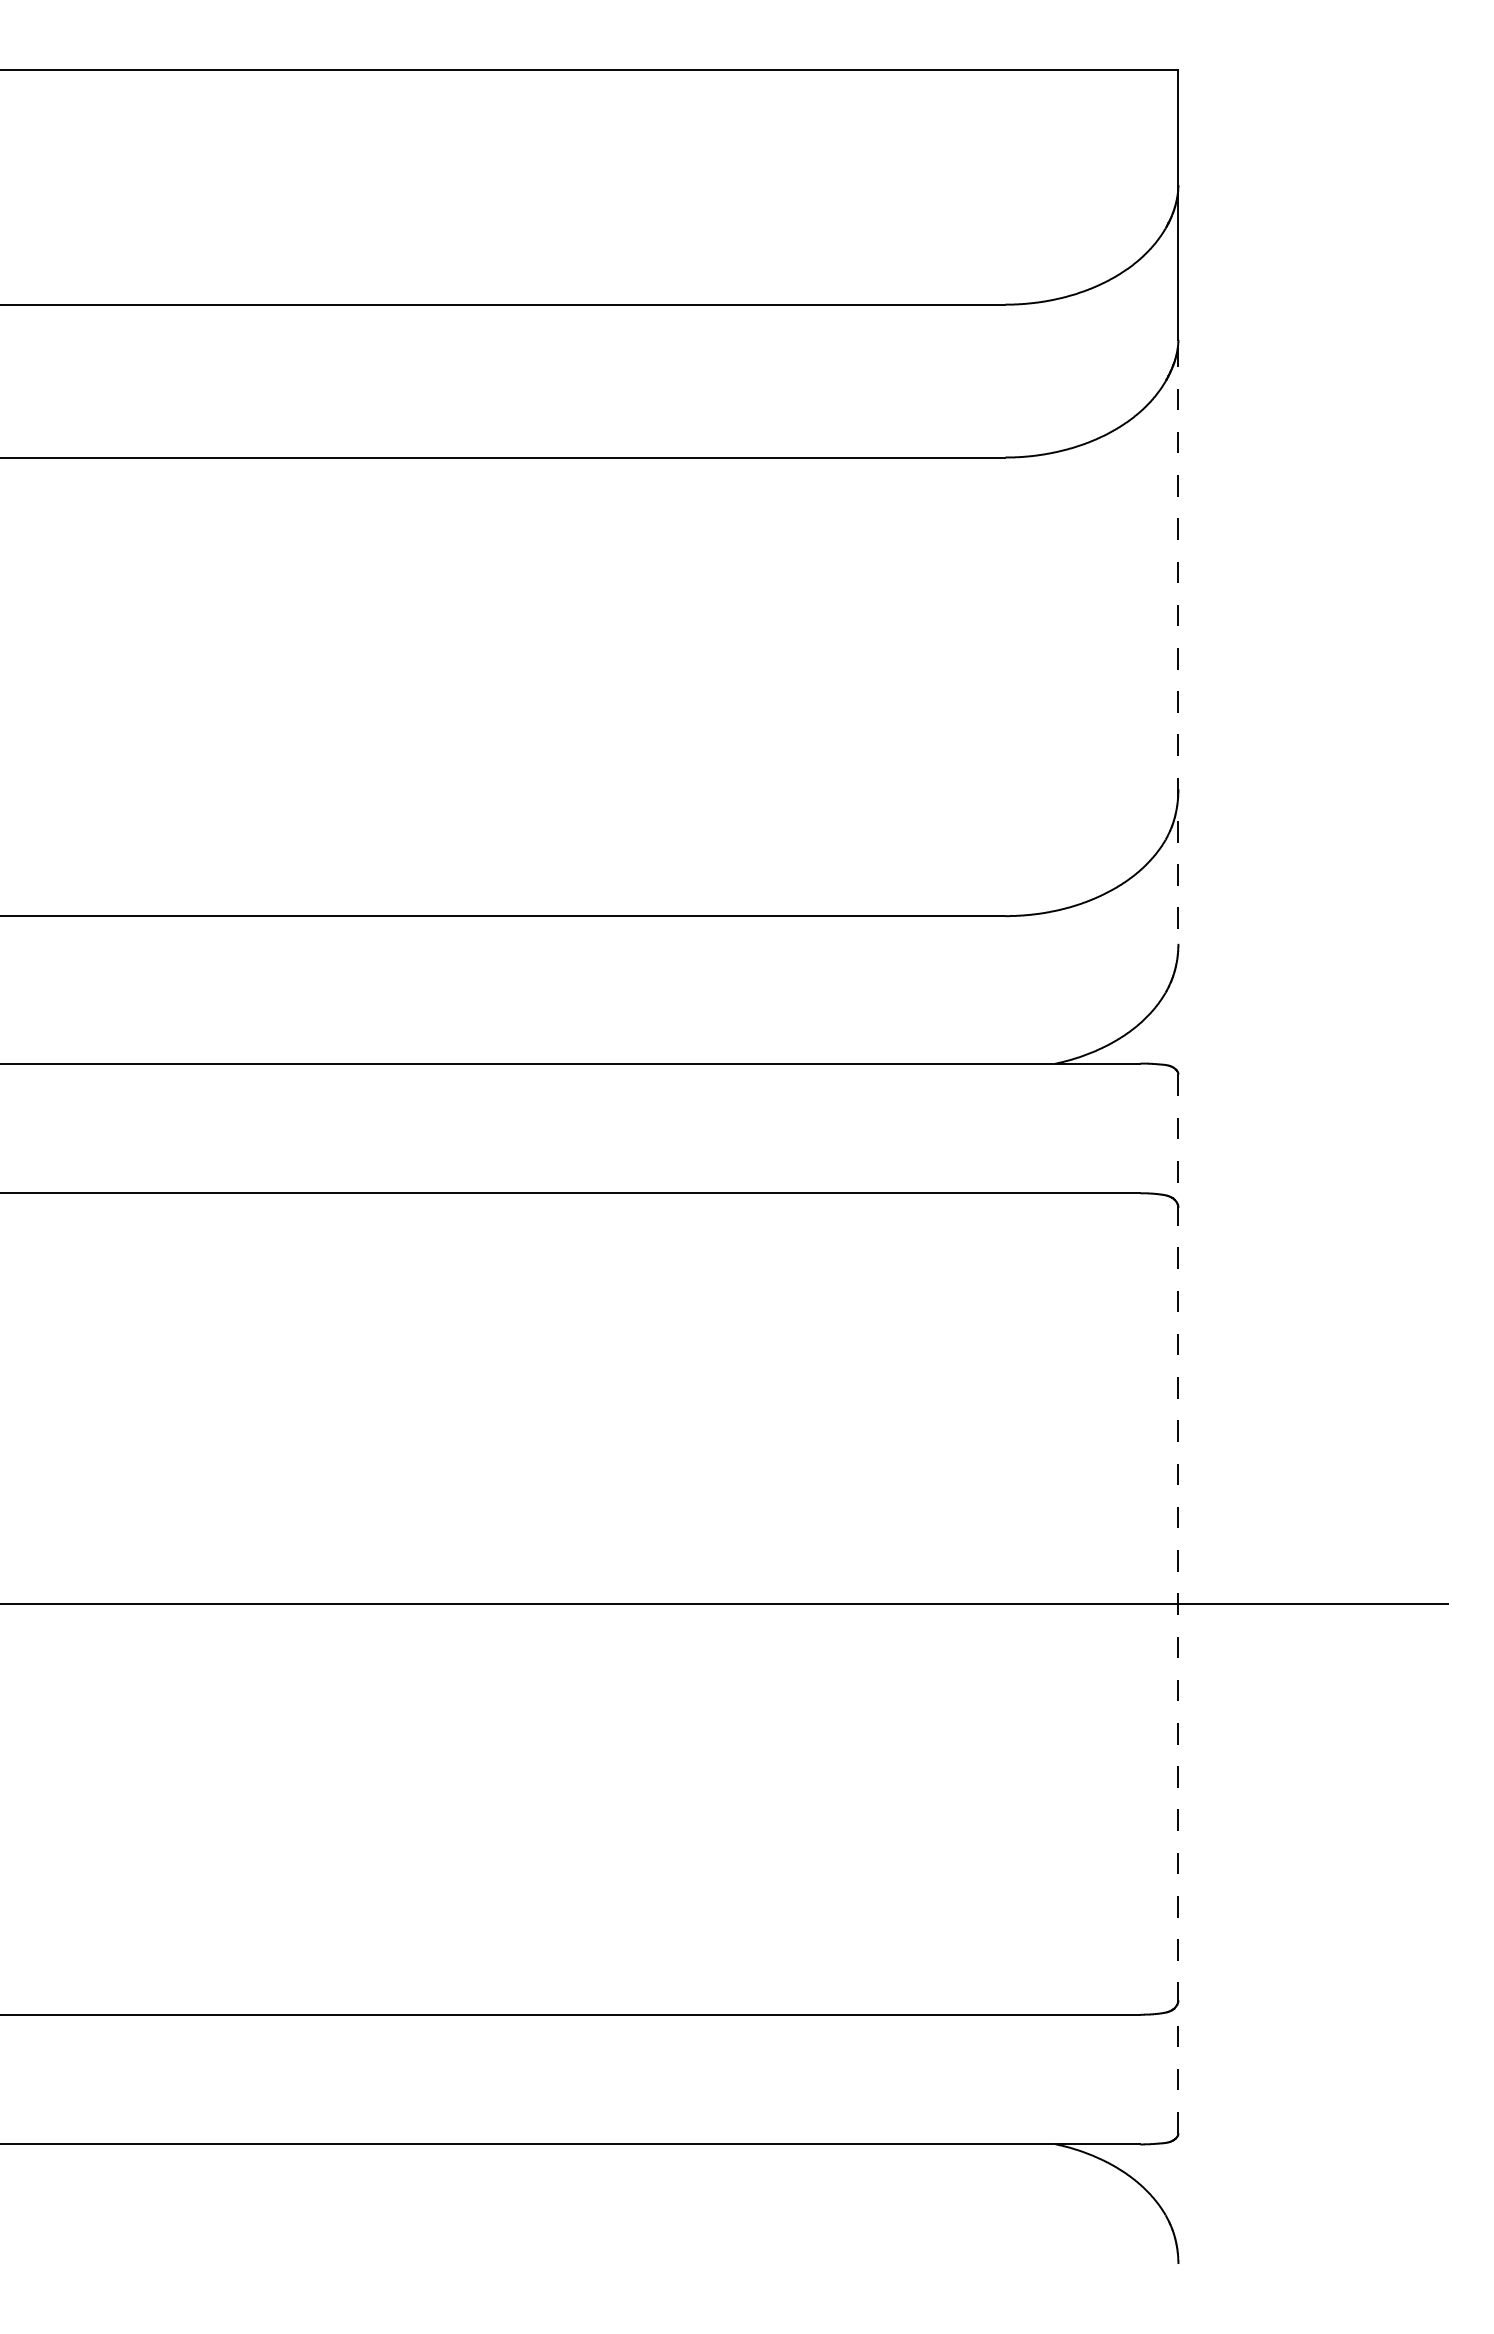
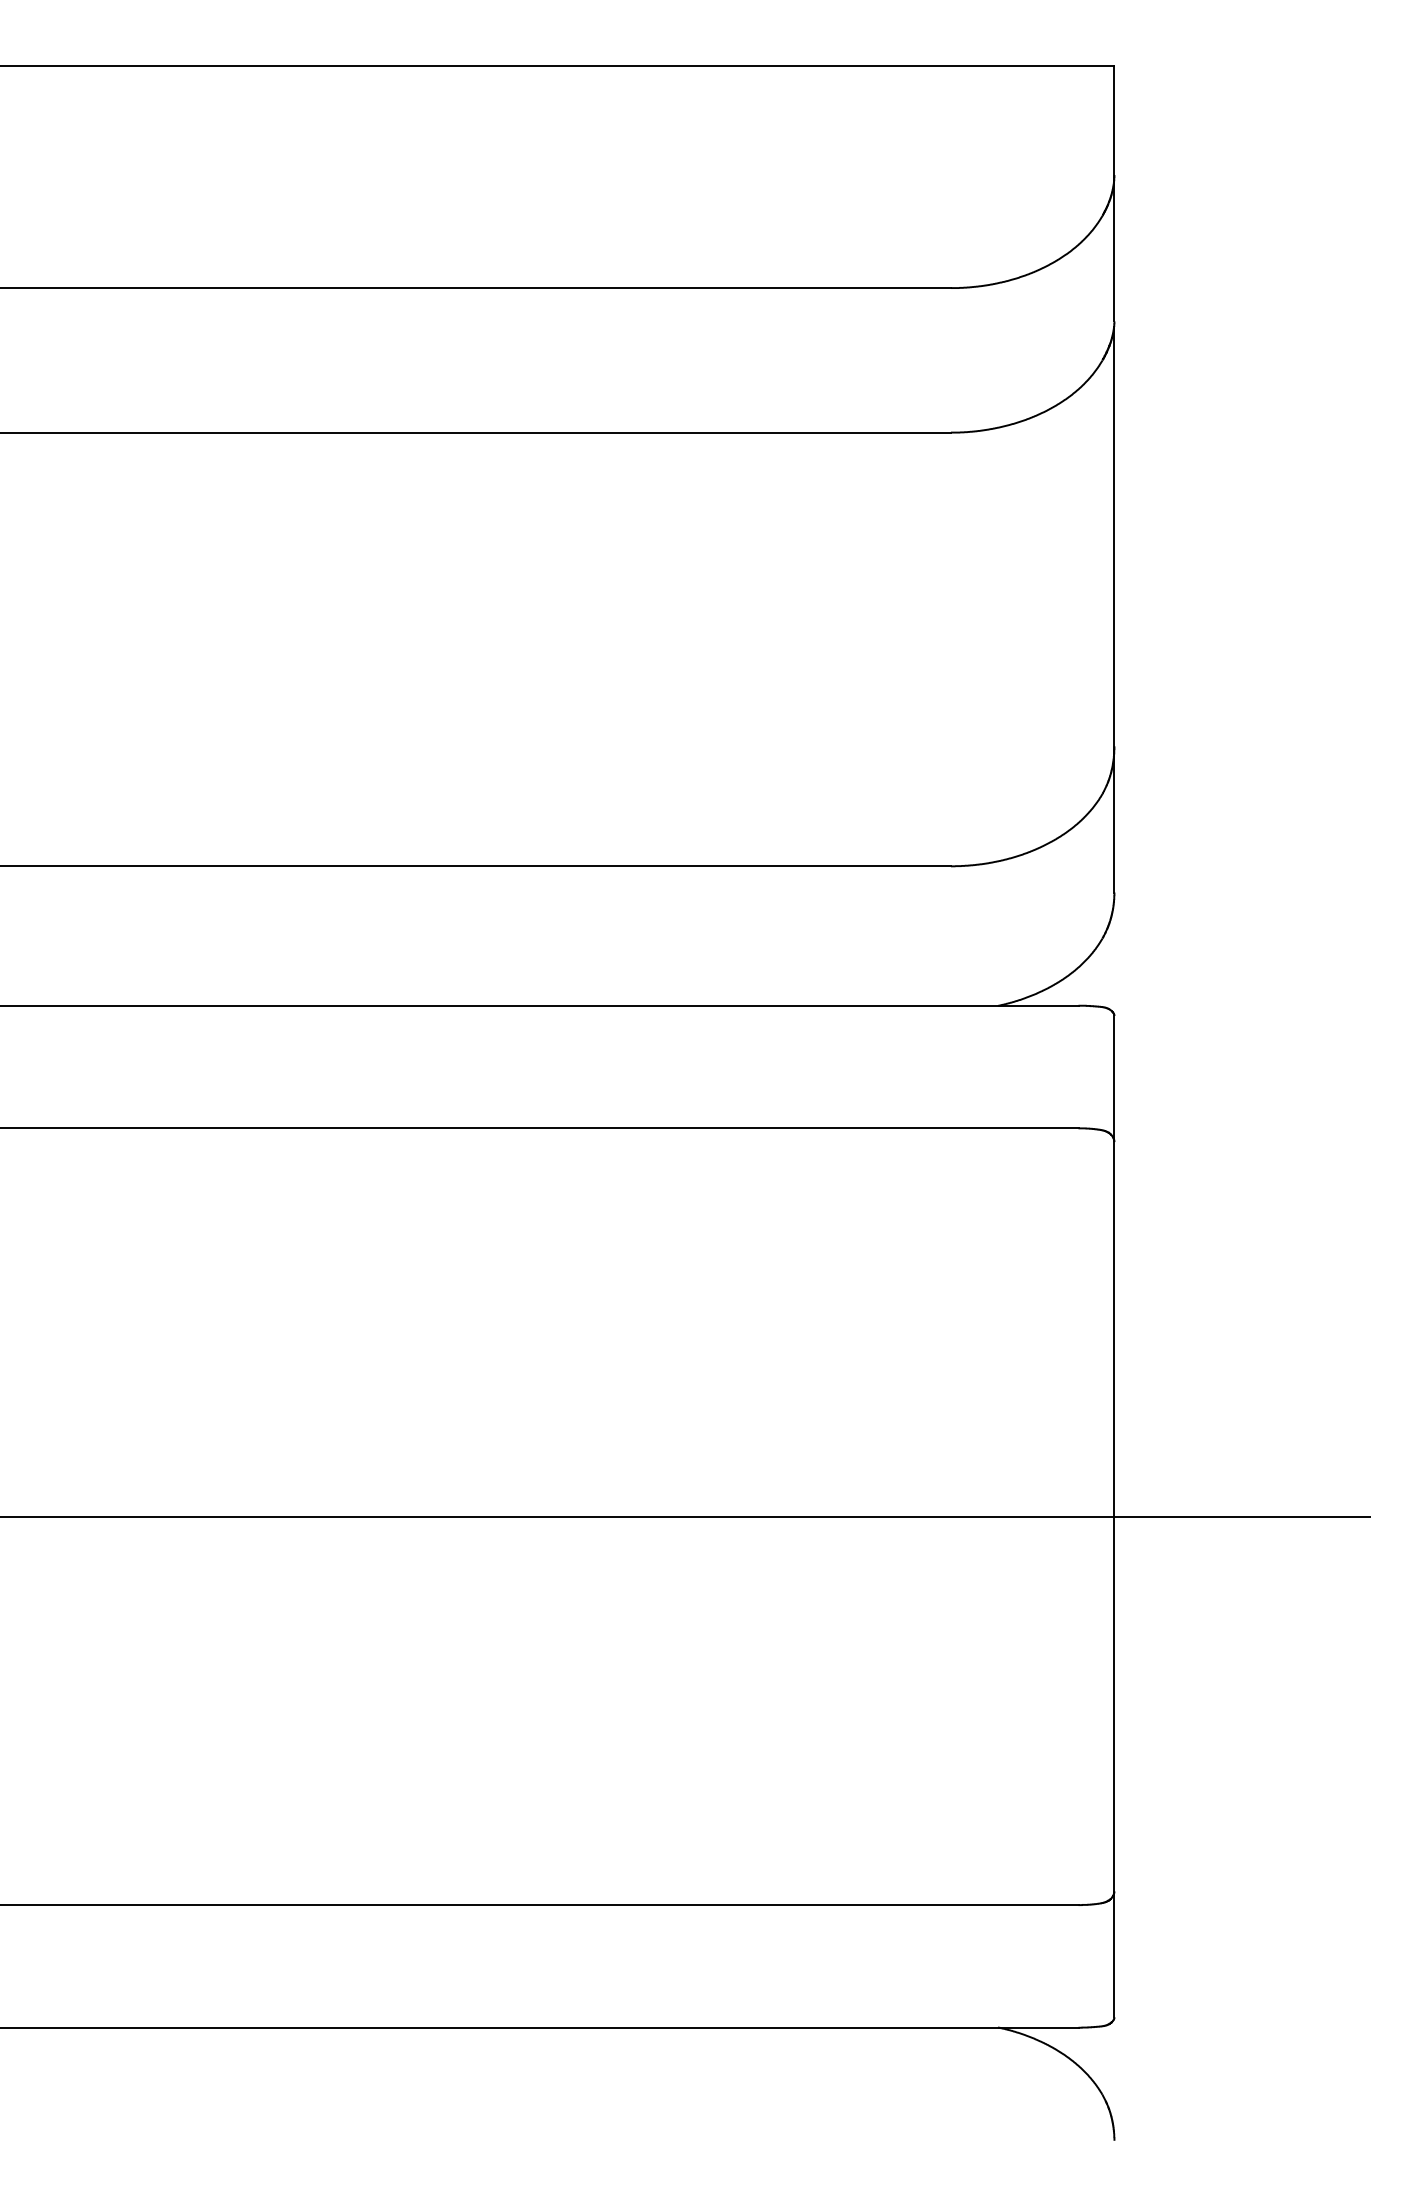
line: (1178, 644) -> (1114, 609), dashed -> solid
line: (1178, 1603) -> (1114, 1516), dashed -> solid

